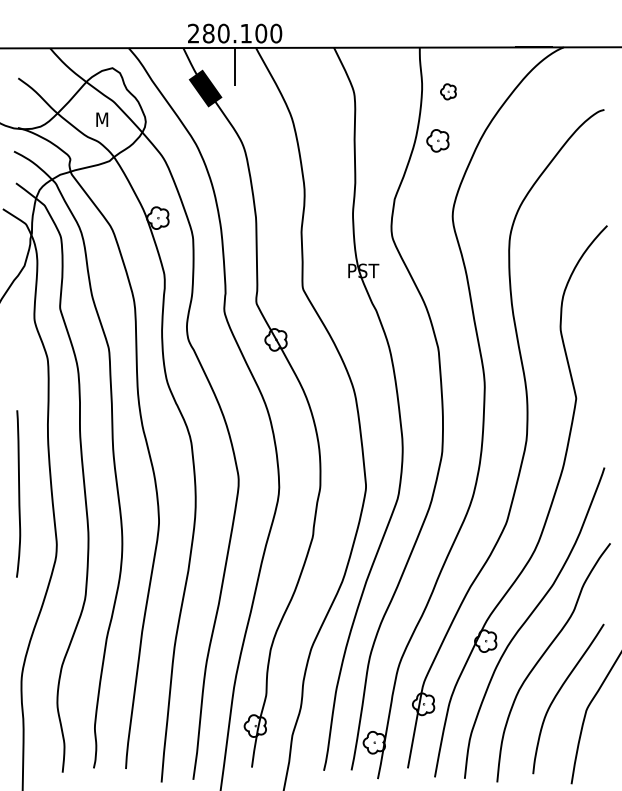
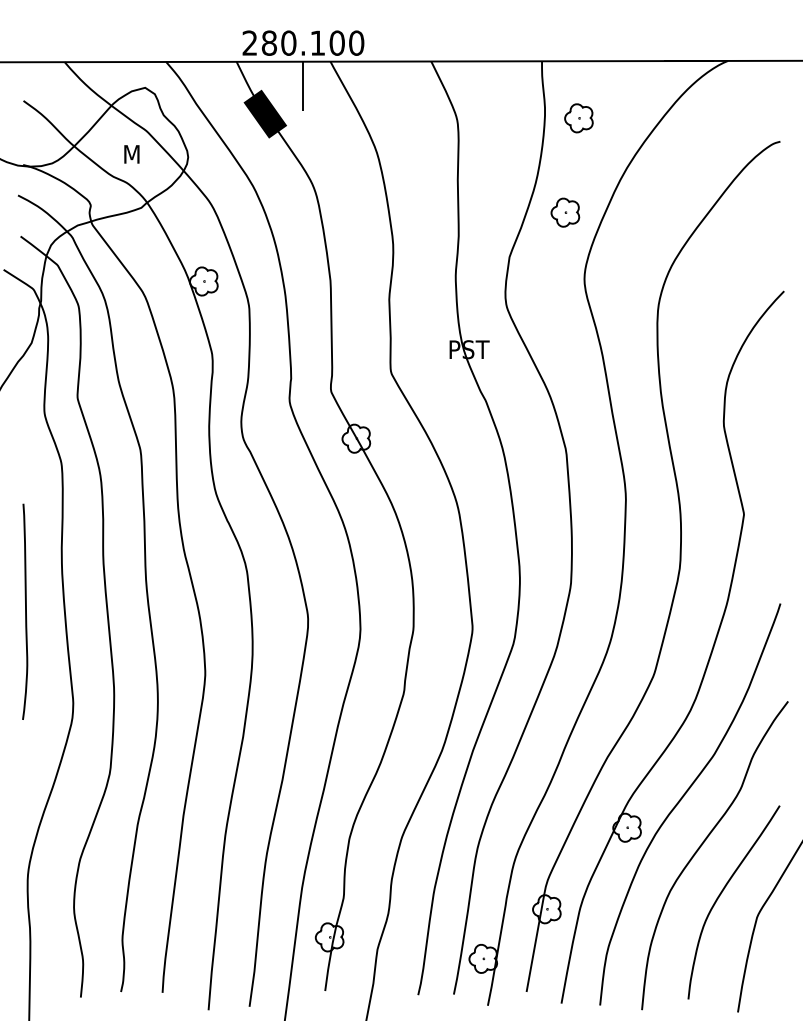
part: (448, 91) -> (579, 117), size x1.43
part: (437, 140) -> (564, 212), moved
curve: (18, 493) -> (25, 611), moved

